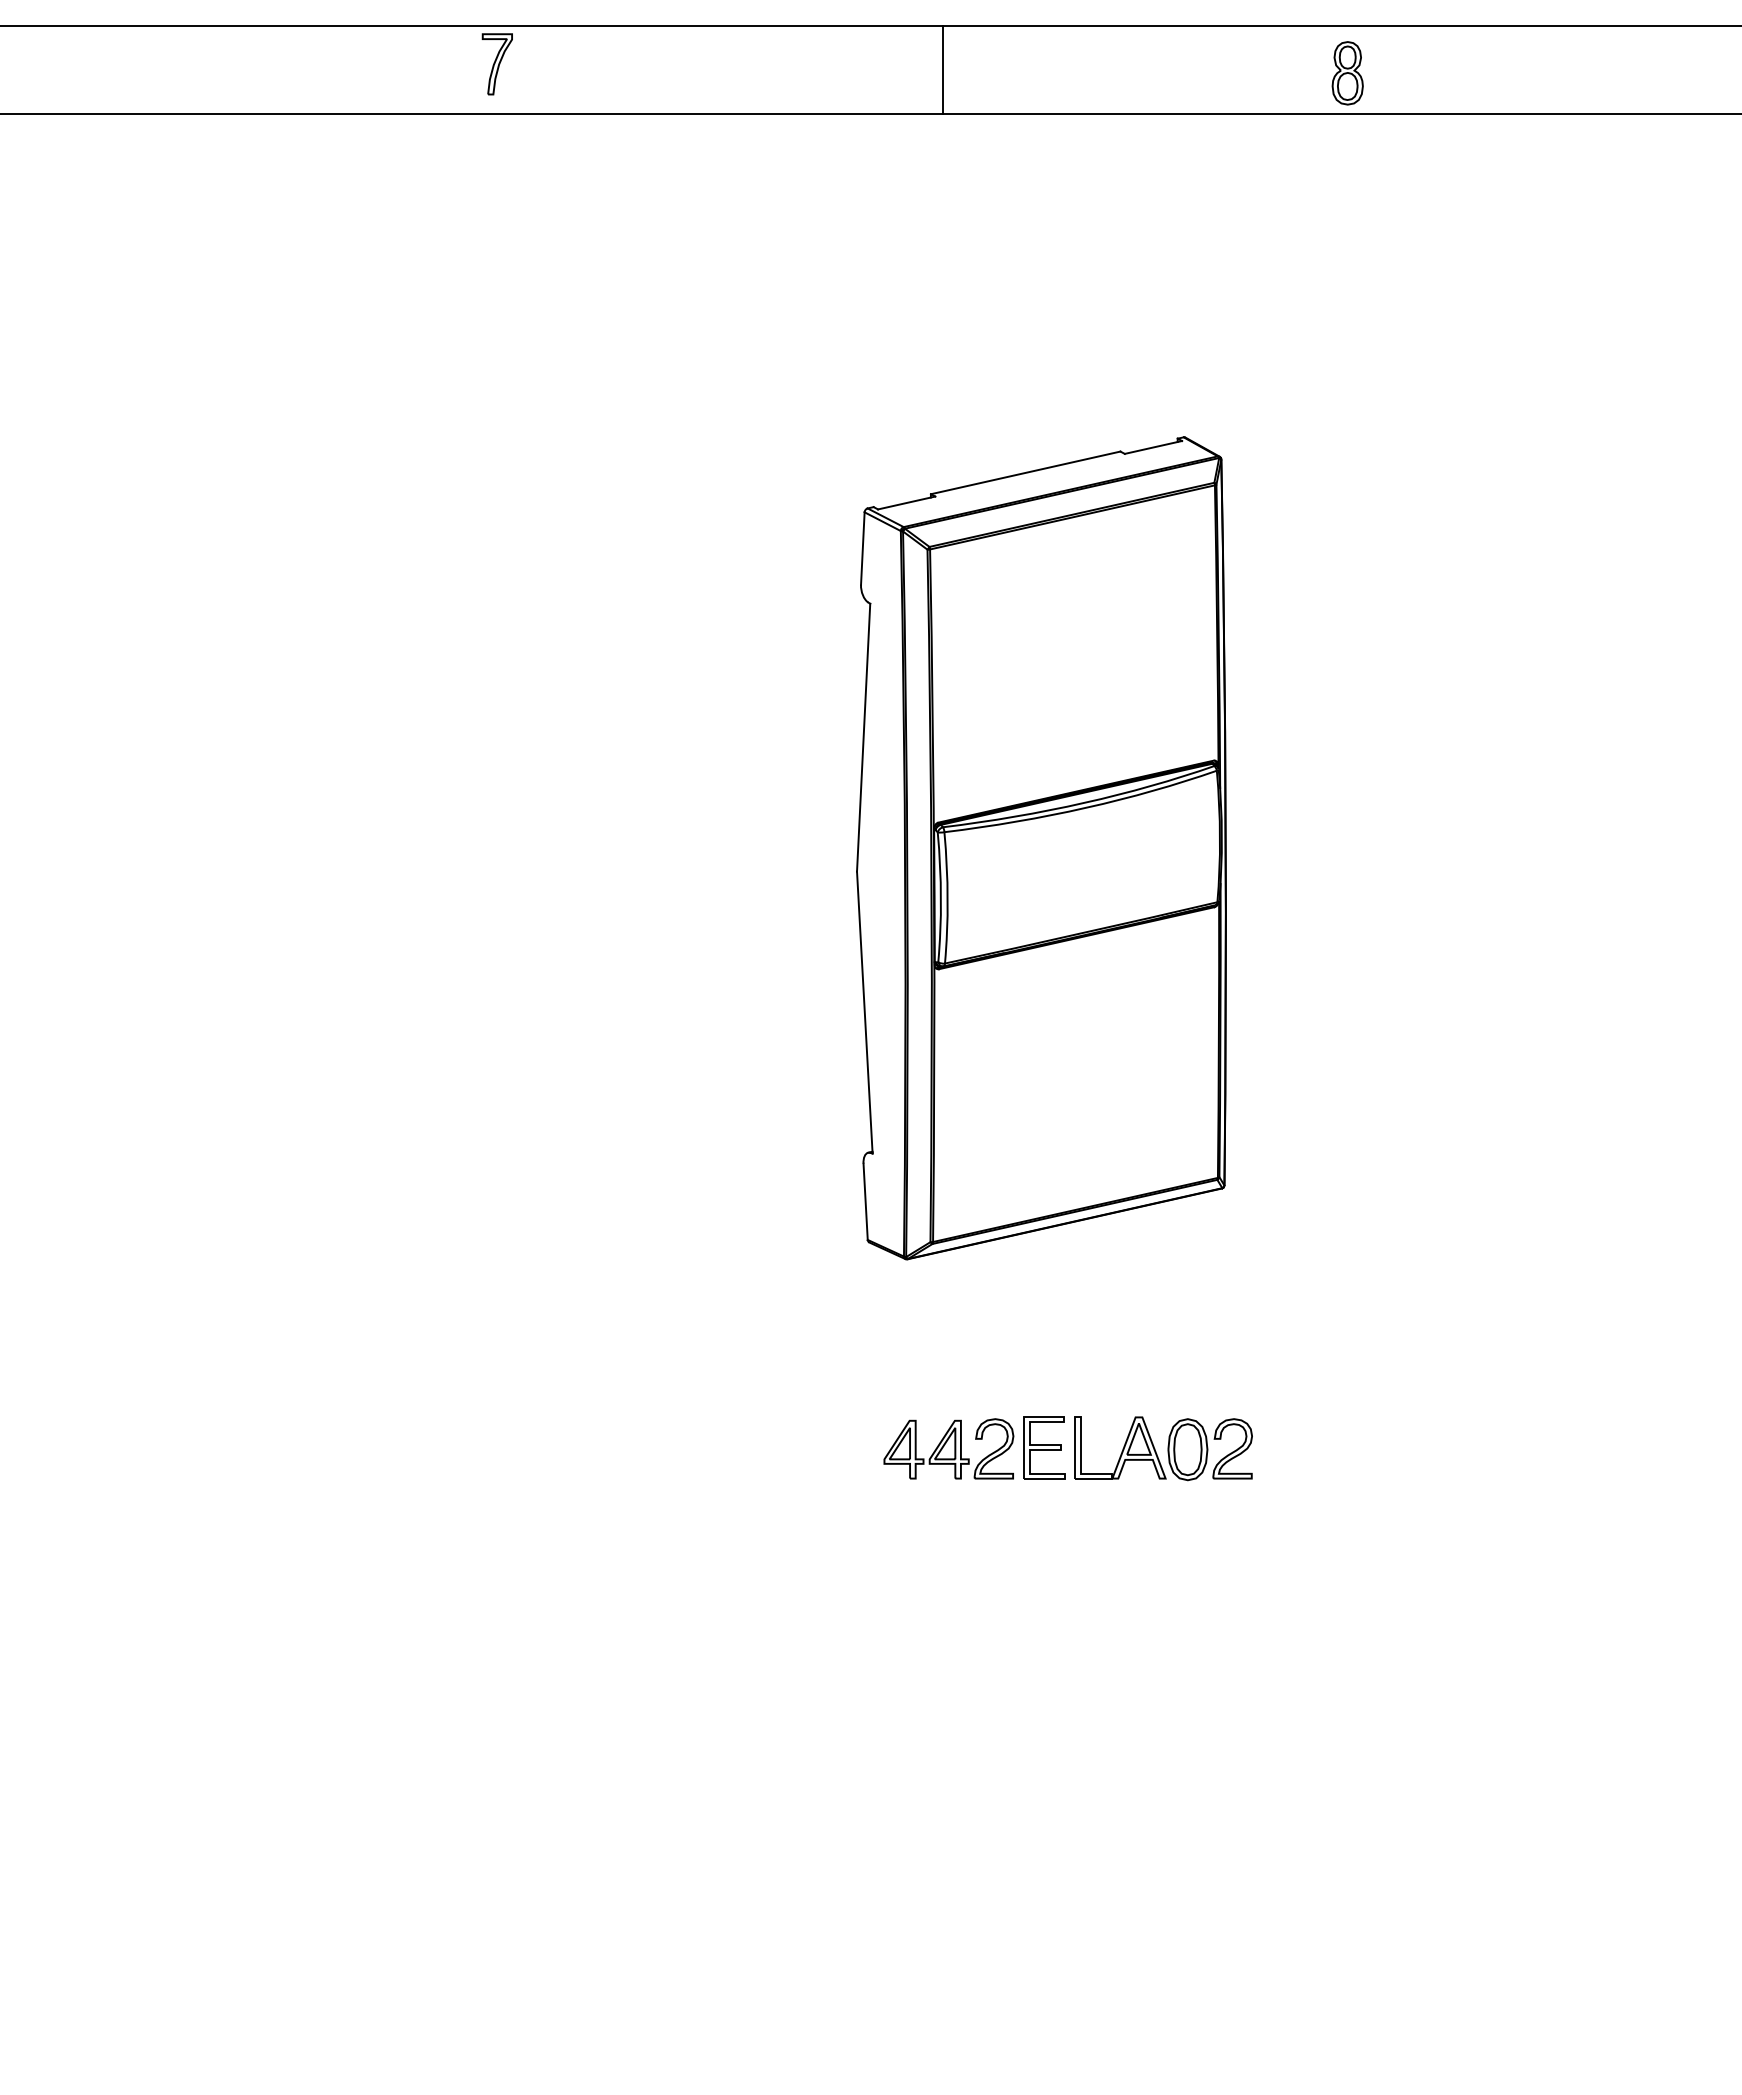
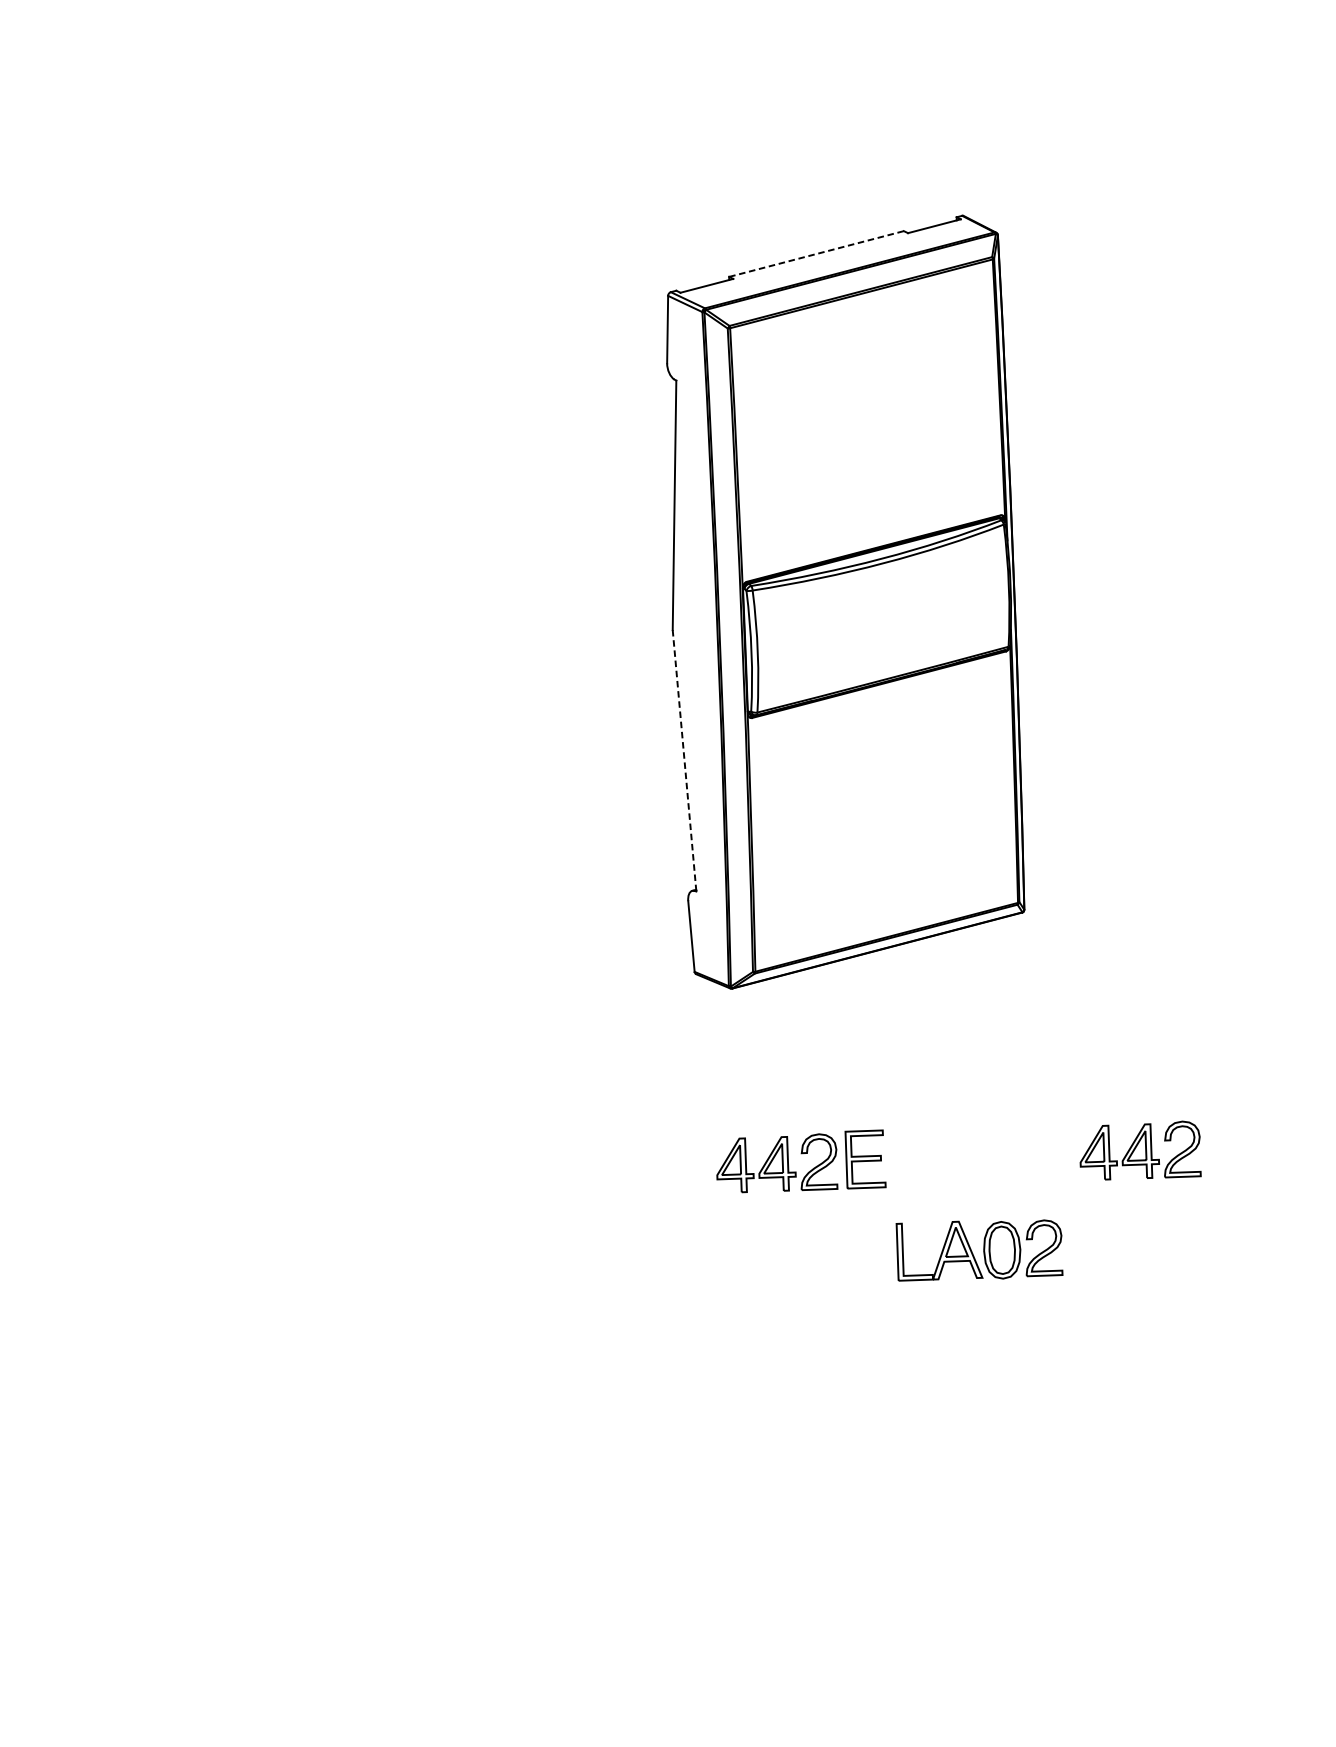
line: (1026, 472) -> (817, 253), solid -> dashed
line: (864, 1013) -> (684, 761), solid -> dashed
part: (1163, 1448) -> (979, 1249), moved
part: (1339, 1448) -> (1139, 1150), added

